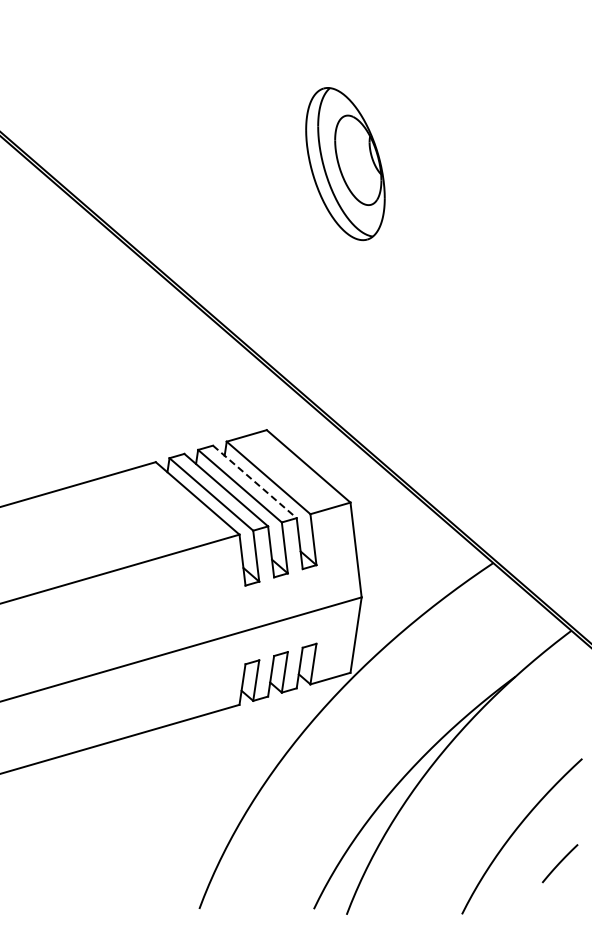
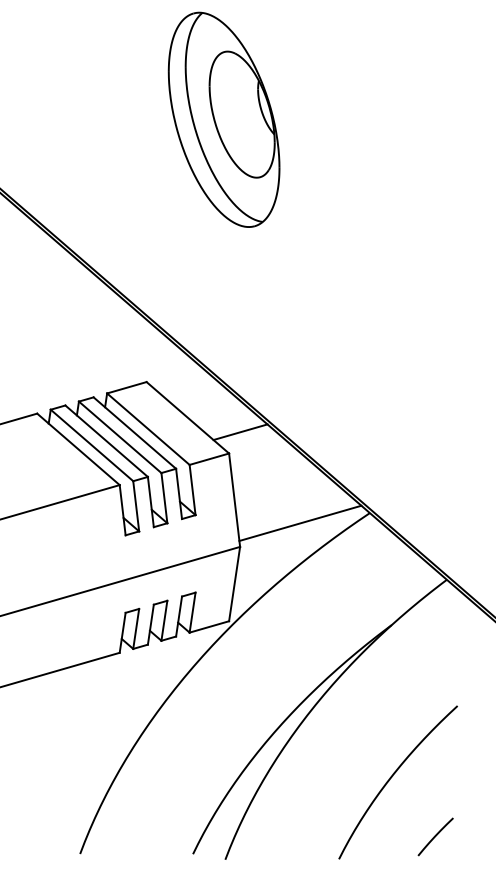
part: (345, 163) -> (224, 119), size x1.43
line: (361, 480) -> (239, 431), added
line: (255, 482) -> (135, 433), dashed -> solid
line: (422, 573) -> (300, 523), added
line: (559, 863) -> (435, 836), moved

